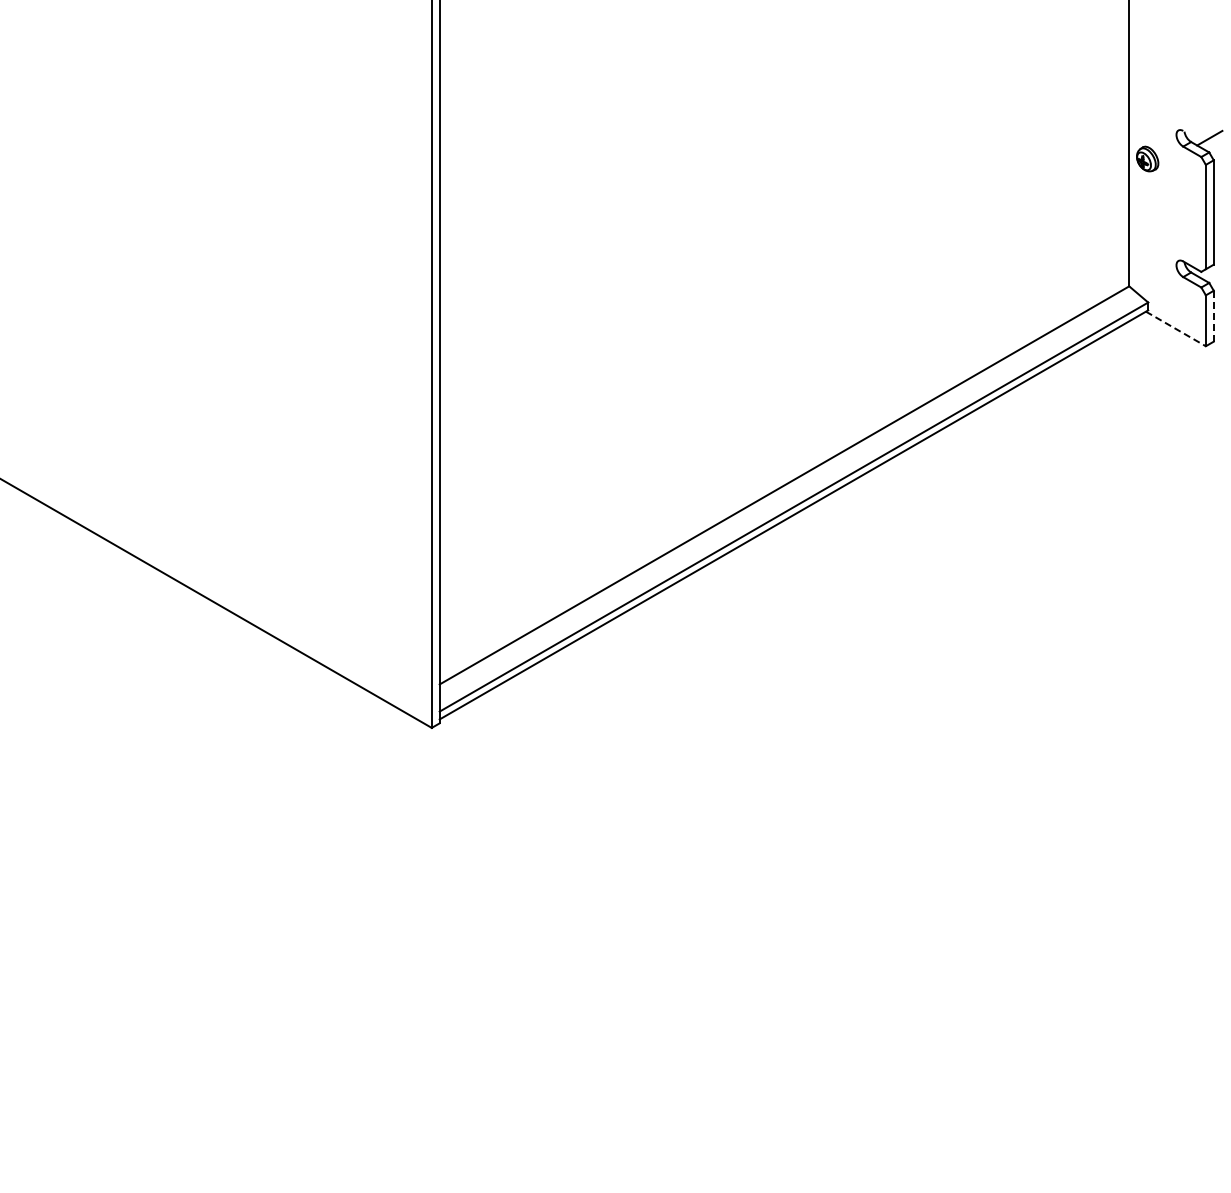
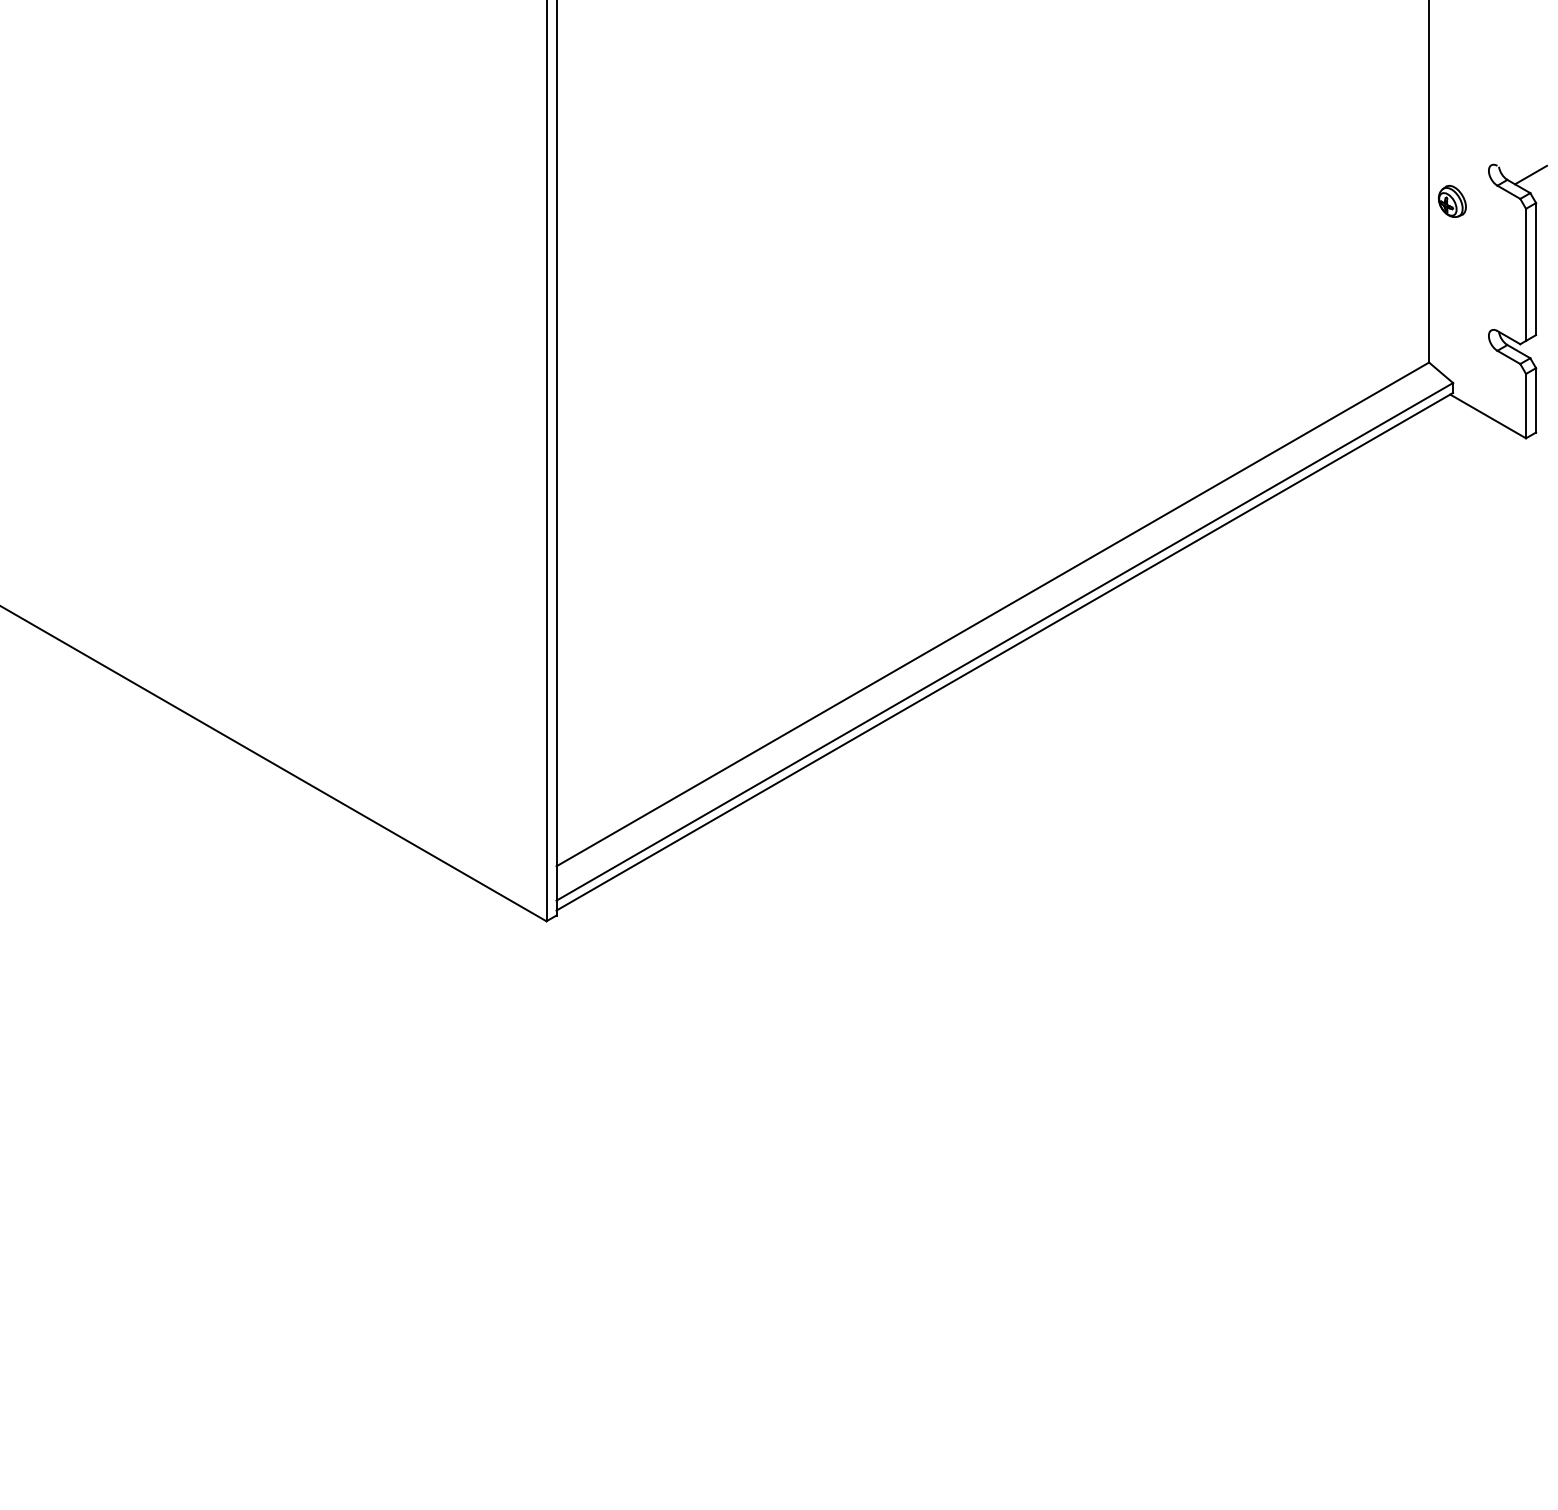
line: (1213, 316) -> (1535, 400), dashed -> solid
line: (1175, 328) -> (1487, 415), dashed -> solid

